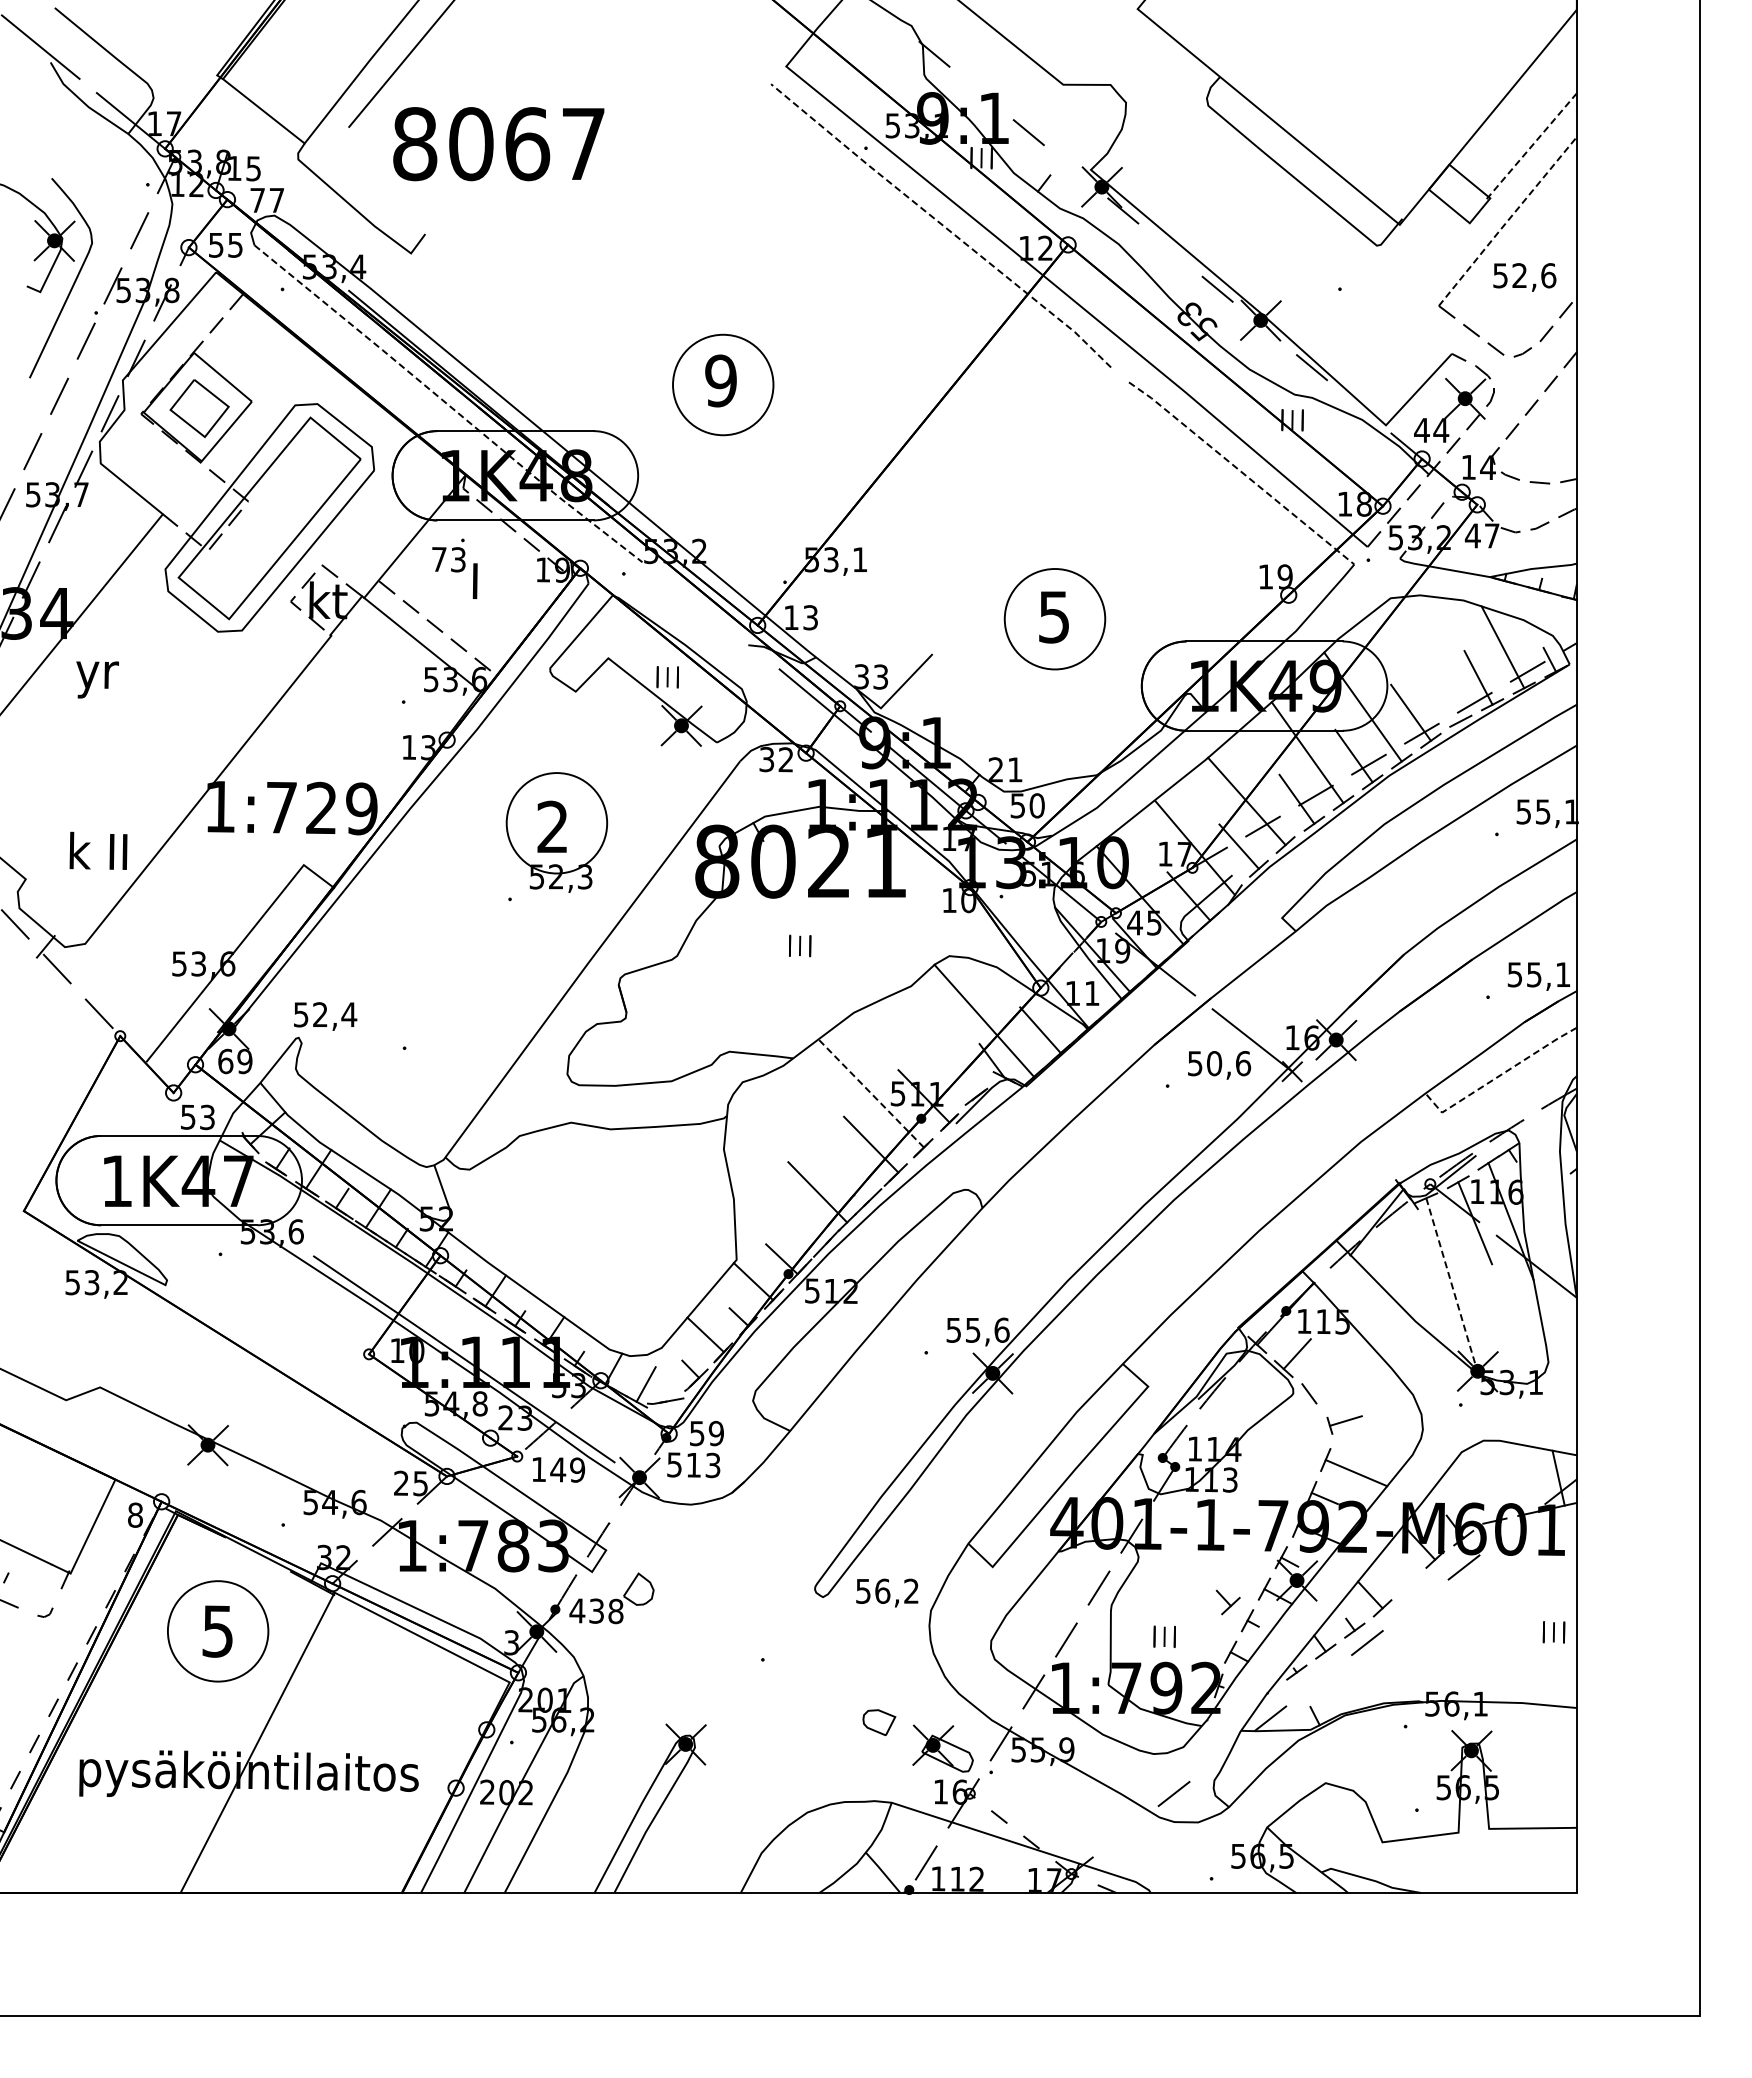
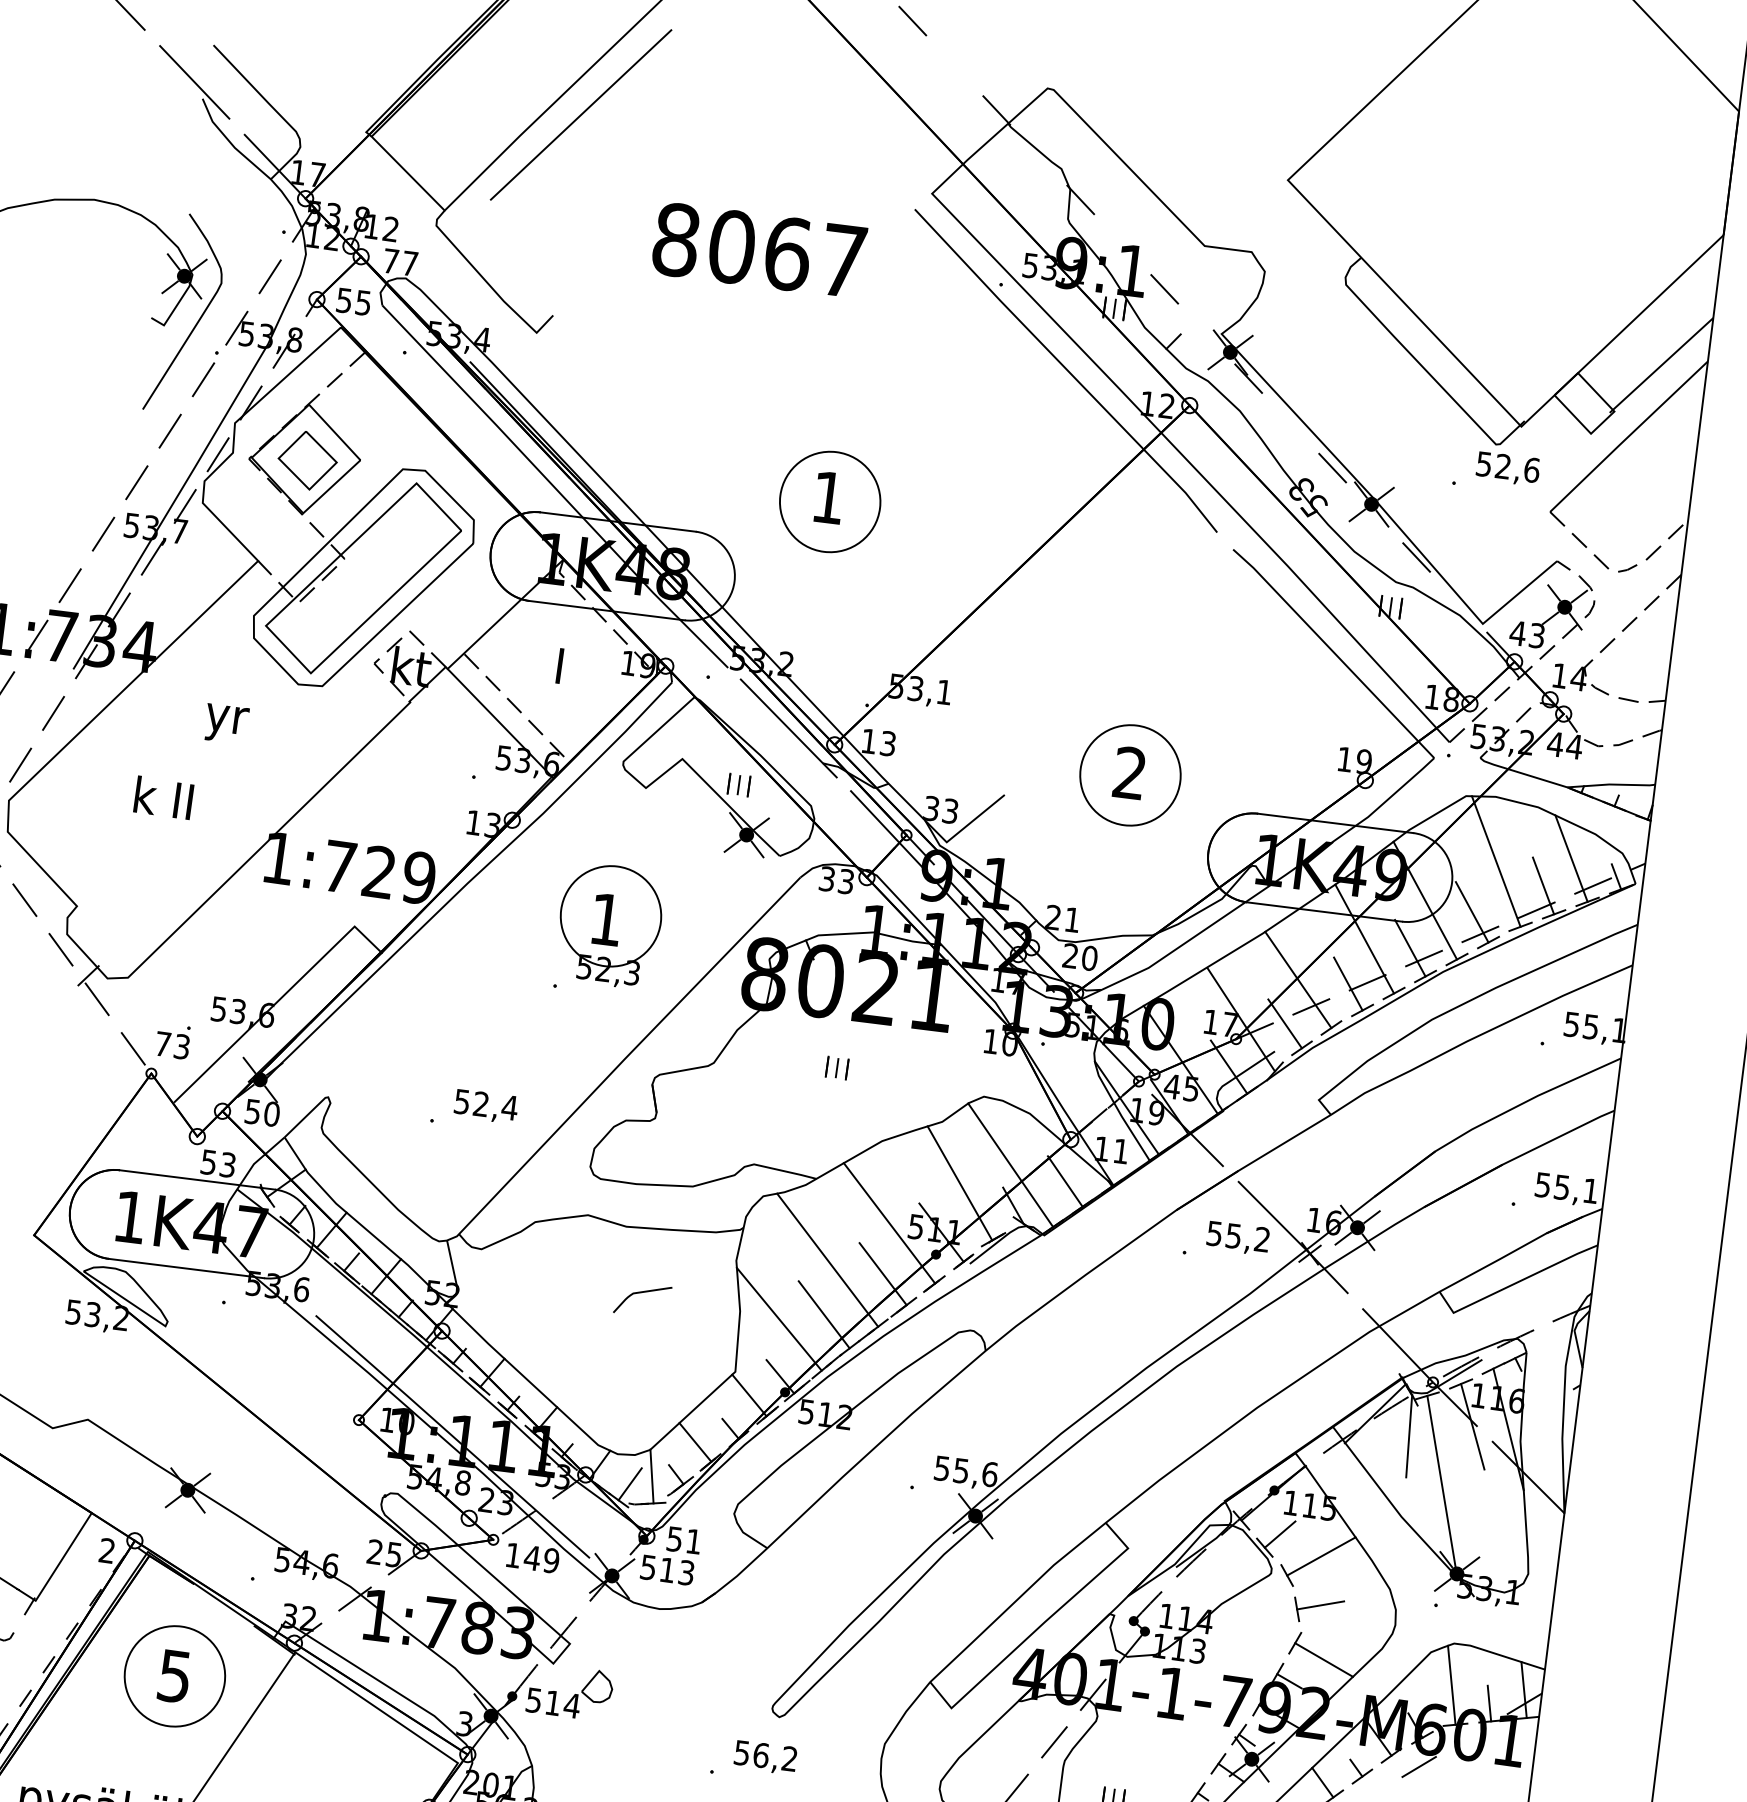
text: (498, 144) -> (758, 250), moved
line: (1530, 147) -> (1660, 366), dashed -> solid
text: (253, 168) -> (390, 229), 15 -> 12
line: (1507, 221) -> (1628, 436), dashed -> solid
line: (942, 224) -> (1067, 369), dashed -> solid
text: (1524, 277) -> (1507, 468), moved
text: (720, 380) -> (828, 497), 9 -> 1
line: (447, 404) -> (554, 487), dashed -> solid
text: (1441, 430) -> (1537, 635), 44 -> 43
line: (1241, 472) -> (1333, 652), dashed -> solid
text: (1492, 535) -> (1574, 746), 47 -> 44
text: (448, 555) -> (172, 1041), moved
line: (709, 614) -> (788, 728), added
text: (1053, 616) -> (1129, 772), 5 -> 2
line: (1428, 659) -> (1496, 861), added
text: (97, 679) -> (226, 723), moved
text: (785, 759) -> (845, 881), 32 -> 33
text: (1017, 805) -> (1070, 955), 50 -> 20
text: (552, 826) -> (606, 918), 2 -> 1
text: (98, 850) -> (163, 797), moved
text: (325, 1016) -> (486, 1106), moved
line: (936, 1044) -> (960, 1182), added
text: (235, 1061) -> (262, 1113), 69 -> 50
text: (1229, 1063) -> (1248, 1237), 50,6 -> 55,2
line: (1498, 1076) -> (1514, 1284), dashed -> solid
line: (871, 1093) -> (889, 1223), dashed -> solid
line: (1361, 1127) -> (1371, 1317), added
line: (814, 1137) -> (827, 1259), added
curve: (634, 1193) -> (642, 1293), added
line: (773, 1202) -> (779, 1319), added
line: (1413, 1240) -> (1409, 1436), added
line: (1452, 1286) -> (1442, 1486), dashed -> solid
line: (1340, 1370) -> (1320, 1556), added
line: (666, 1373) -> (651, 1475), added
part: (1344, 1424) -> (1318, 1610), size x1.43
text: (715, 1433) -> (692, 1541), 59 -> 51
line: (1485, 1482) -> (1450, 1685), added
line: (1525, 1495) -> (1489, 1703), added
text: (135, 1514) -> (107, 1550), 8 -> 2
text: (887, 1592) -> (765, 1757), moved
part: (1227, 1602) -> (1359, 1772), moved
text: (596, 1611) -> (552, 1703), 438 -> 514

